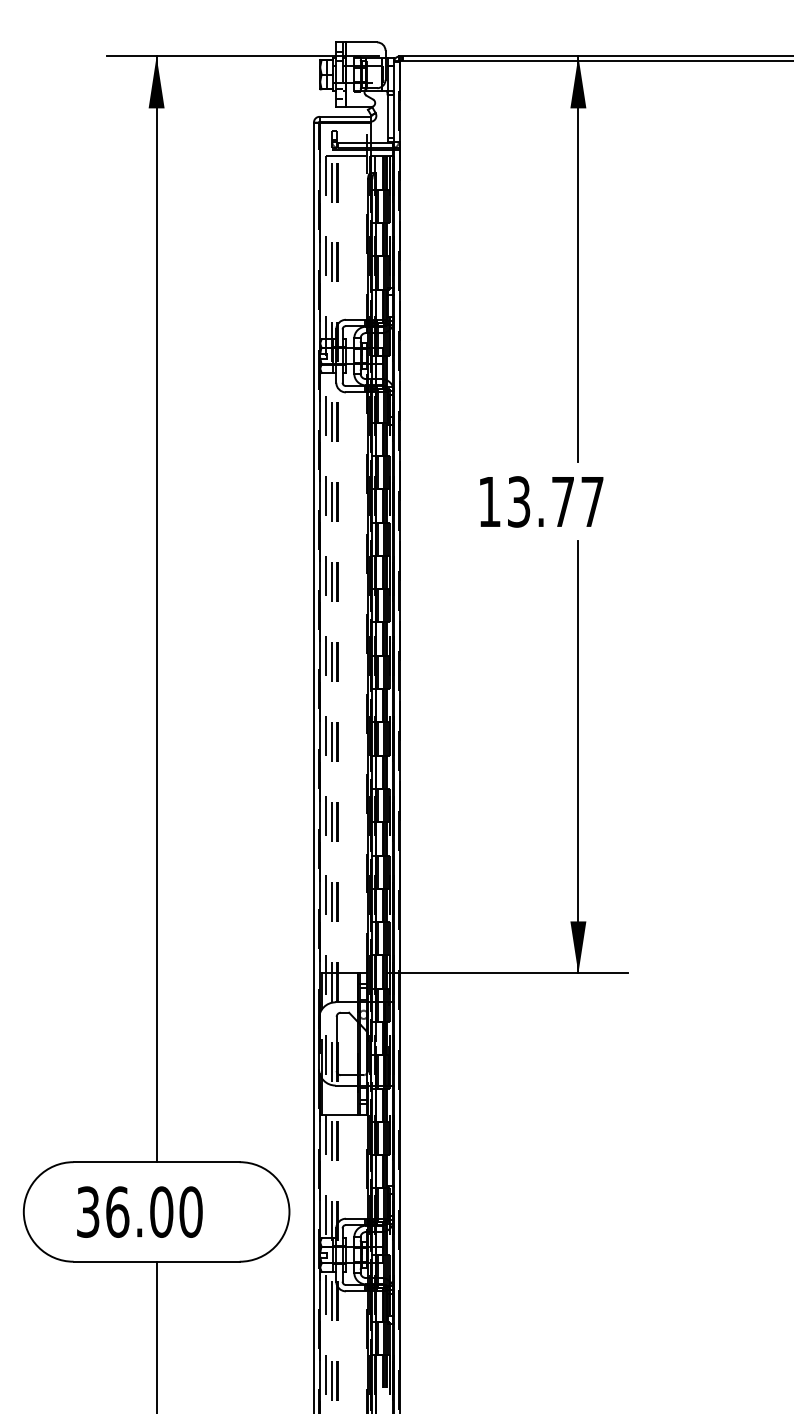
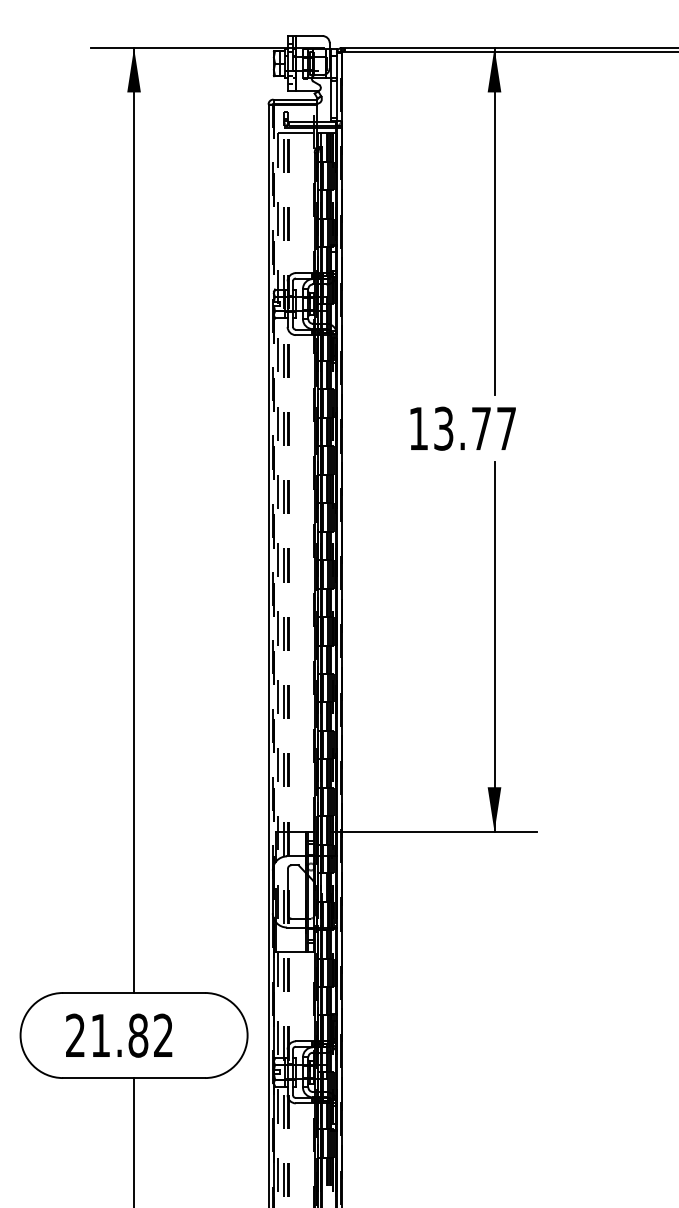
line: (319, 568) -> (273, 485), solid -> dashed
text: (139, 1211) -> (119, 1035), 36.00 -> 21.82

